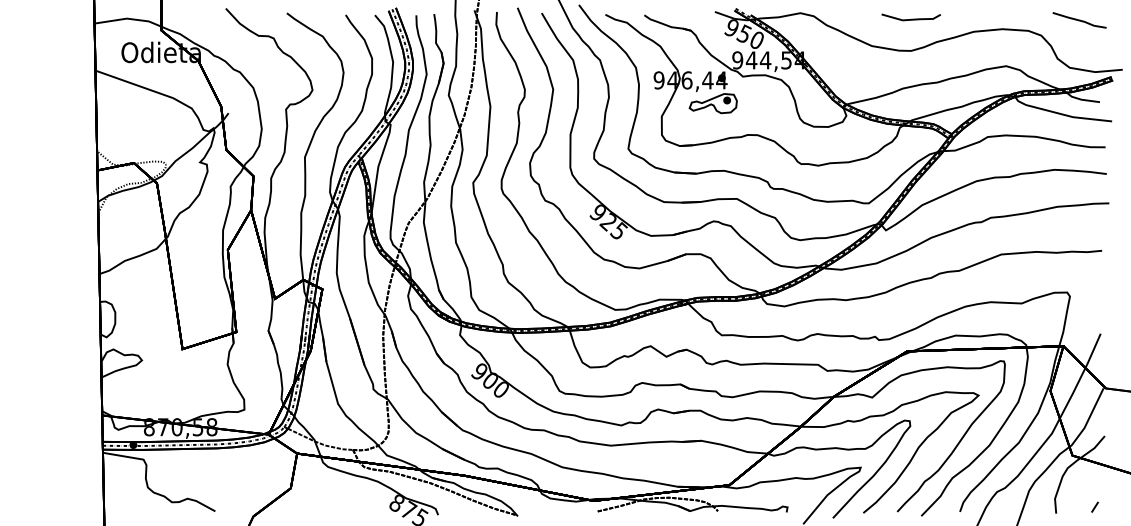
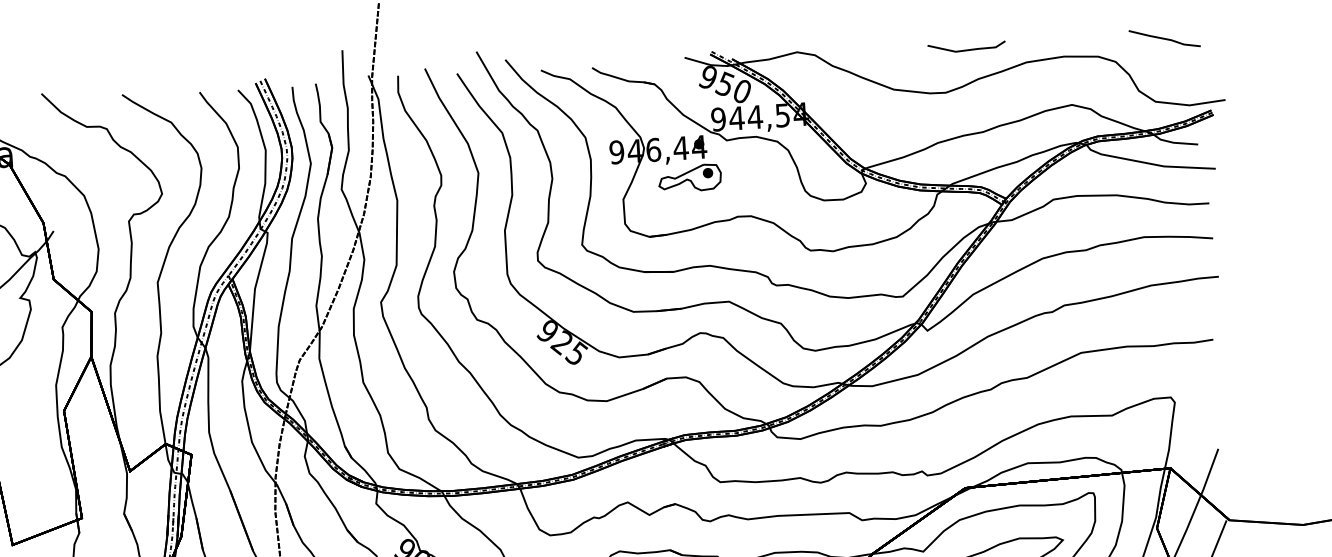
line: (911, 18) -> (967, 48), moved

